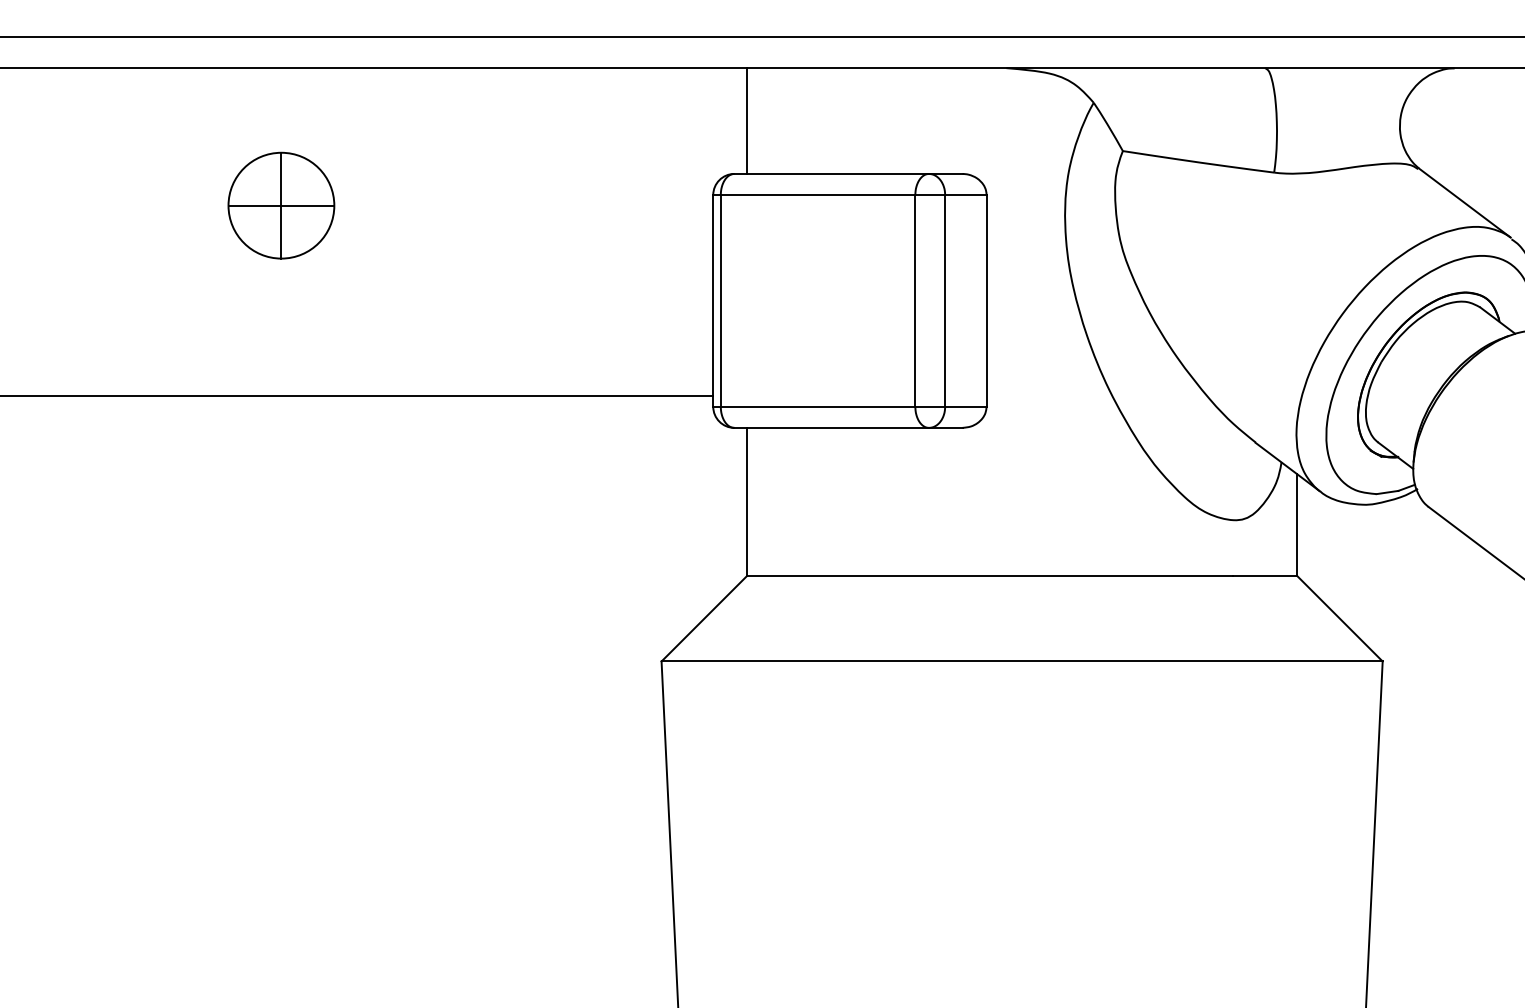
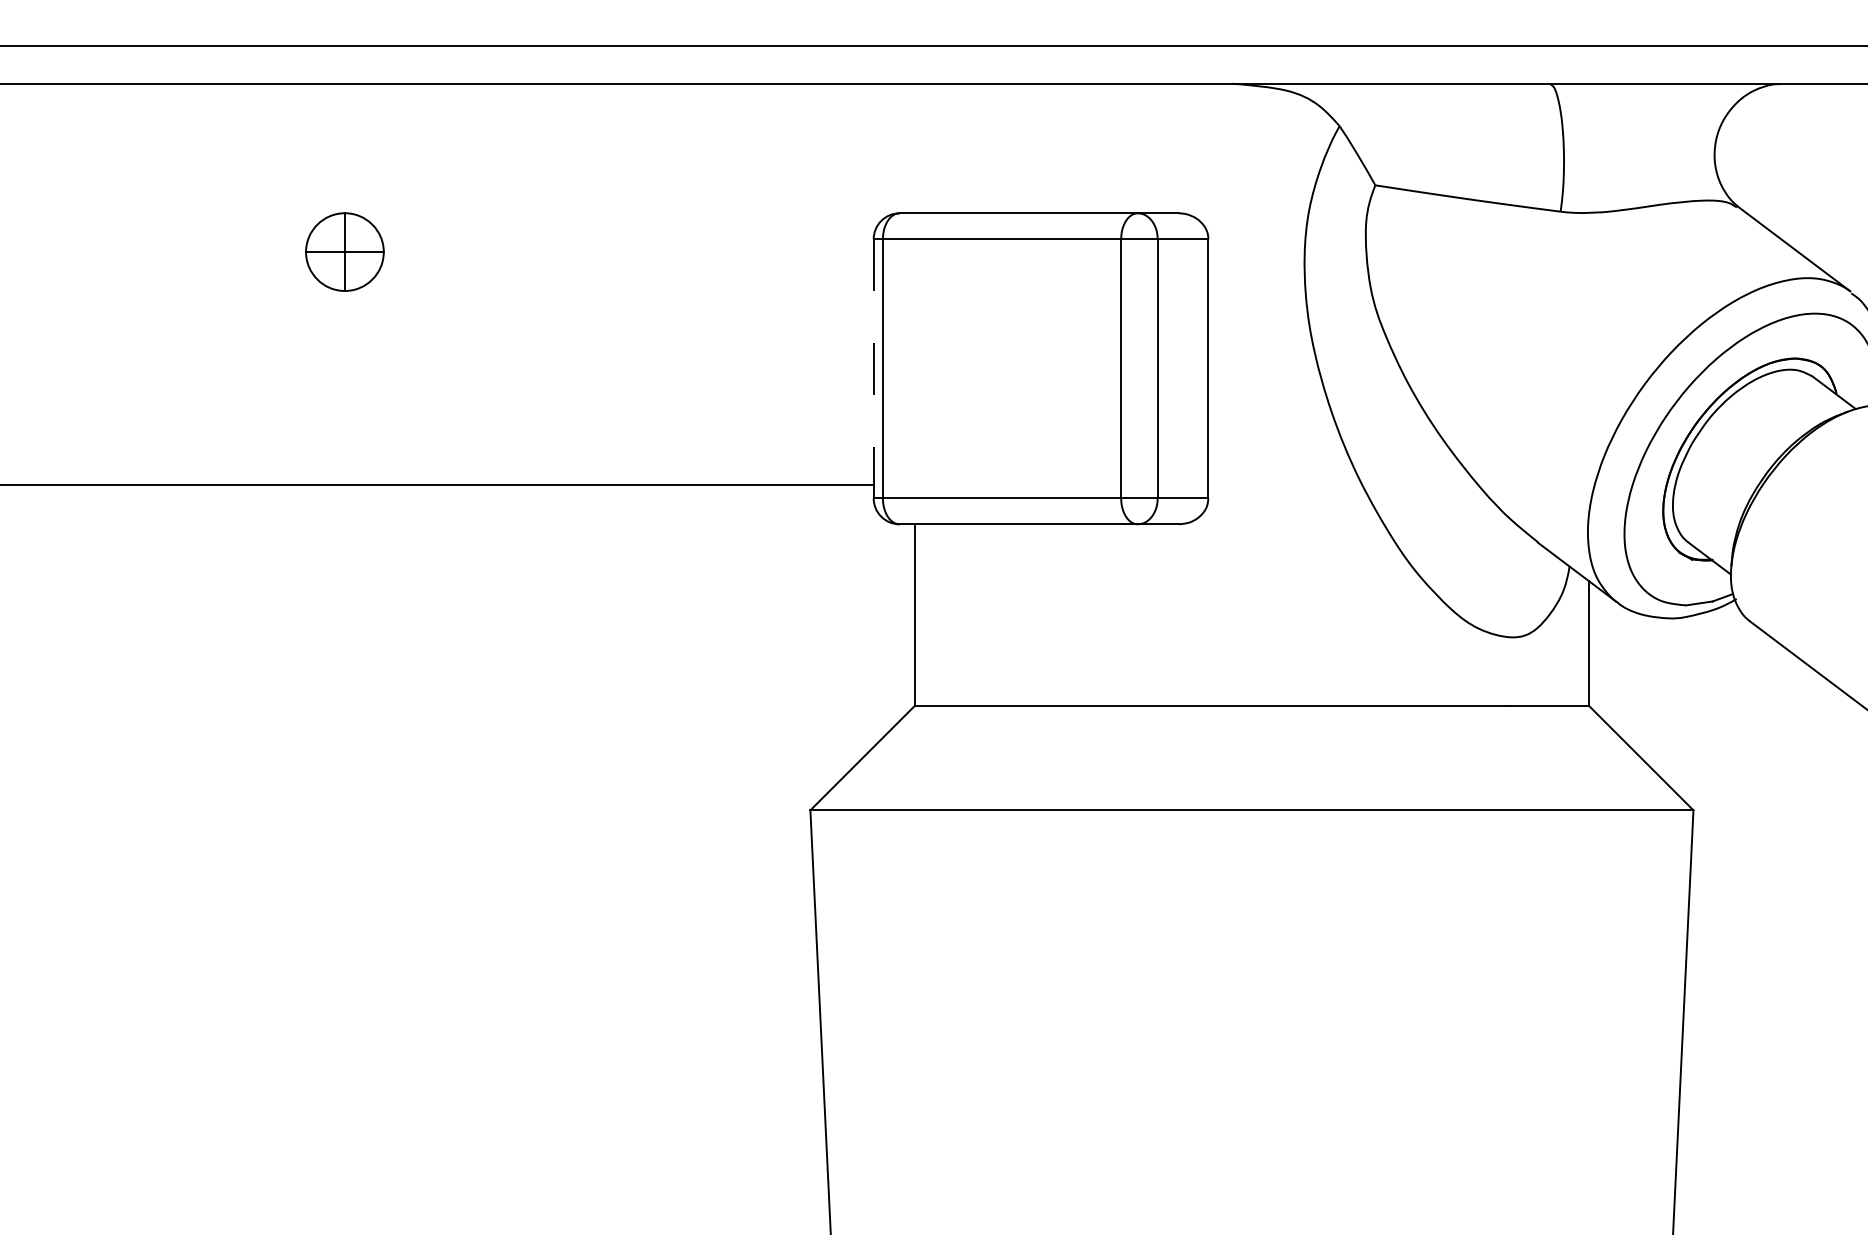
line: (747, 121) -> (915, 148), removed
part: (281, 205) -> (344, 251), size x0.6
line: (713, 300) -> (873, 368), solid -> dashed

